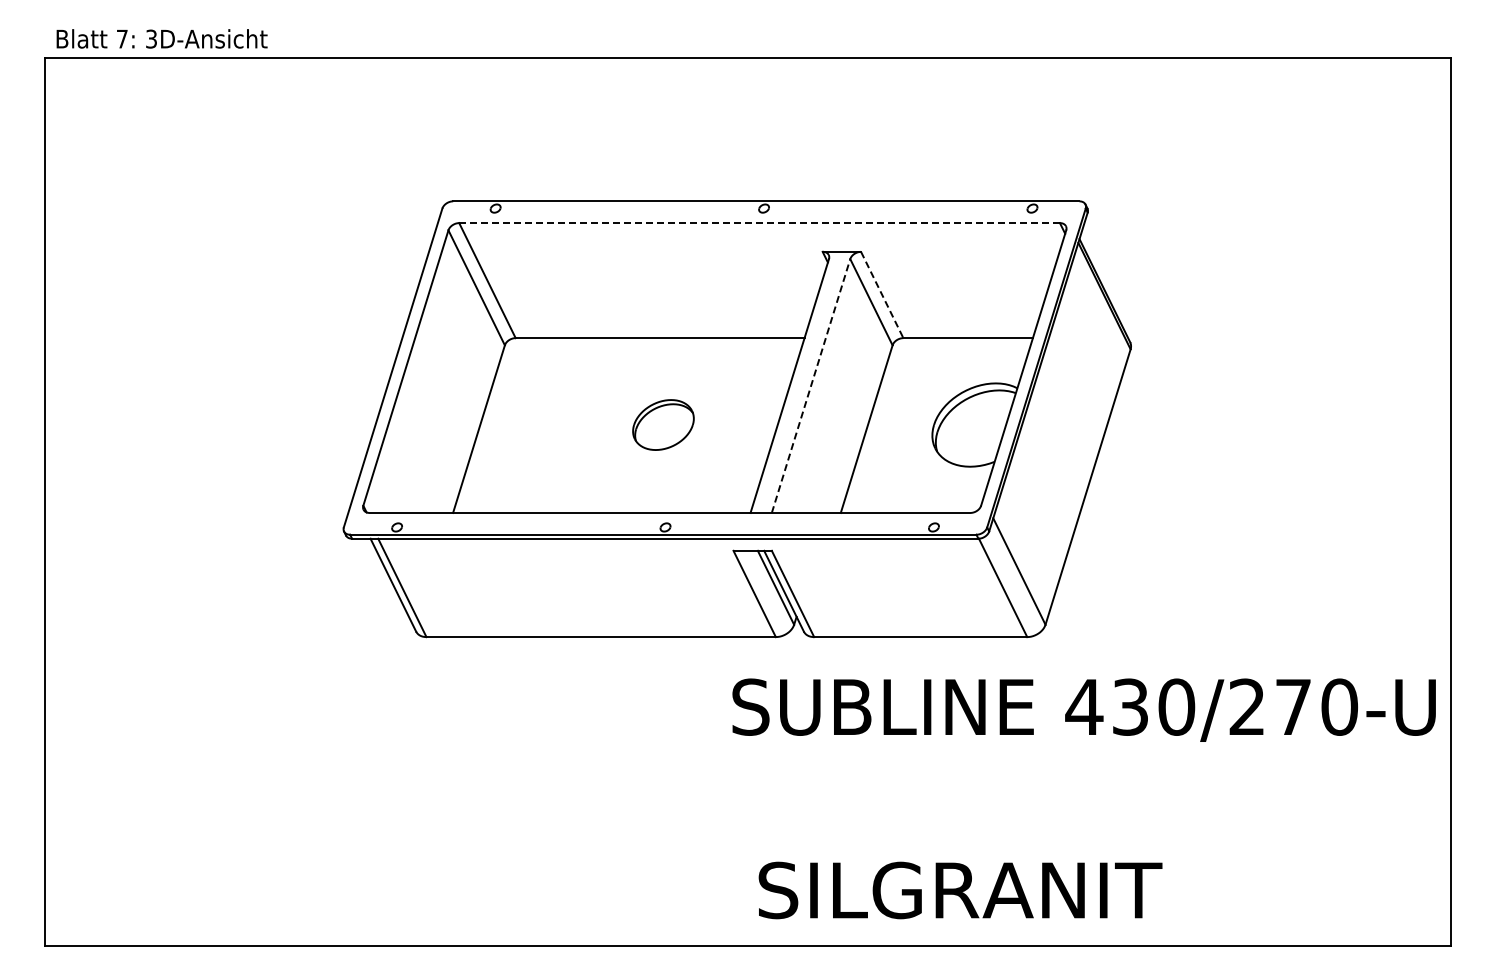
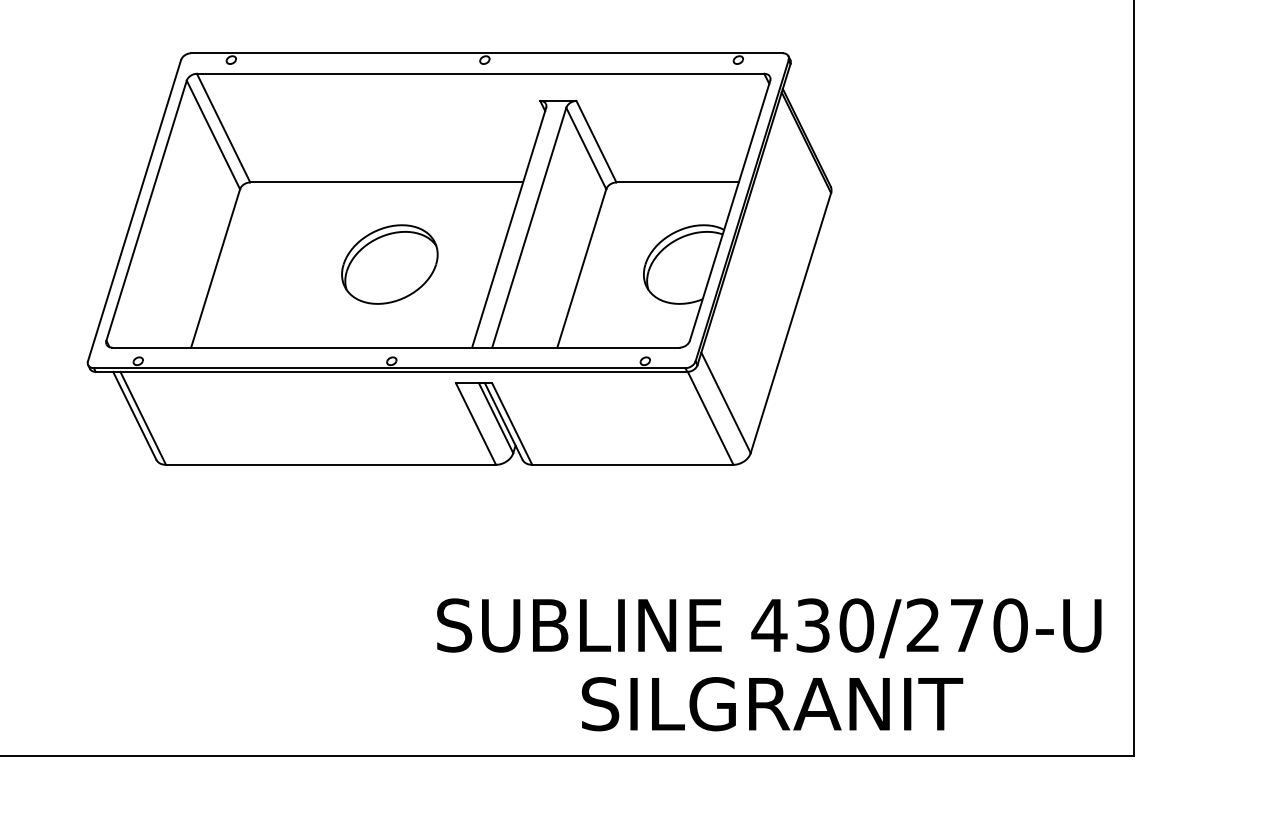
line: (760, 223) -> (481, 74), dashed -> solid
line: (882, 295) -> (596, 142), dashed -> solid
line: (811, 386) -> (529, 228), dashed -> solid
part: (663, 424) -> (389, 264), size x1.67
text: (1083, 709) -> (768, 627), moved
text: (960, 890) -> (772, 704), moved

